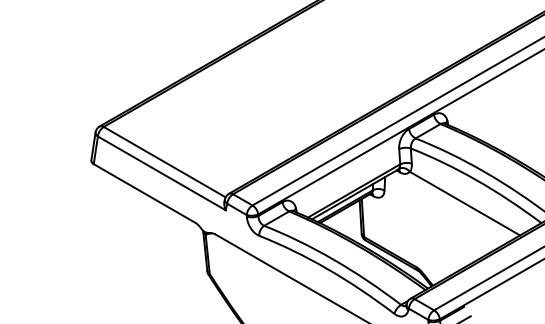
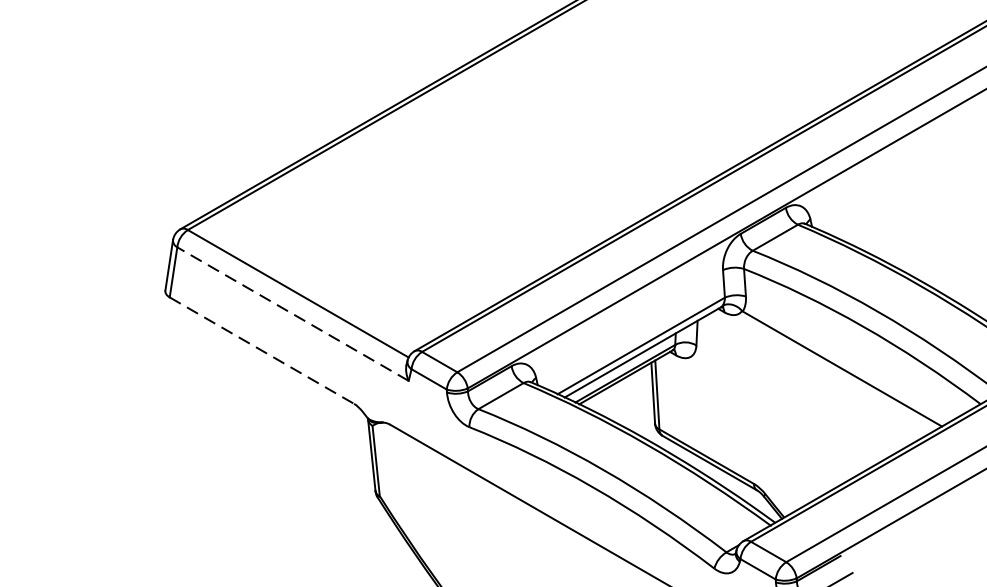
line: (161, 173) -> (292, 314), solid -> dashed
line: (144, 193) -> (261, 350), solid -> dashed

